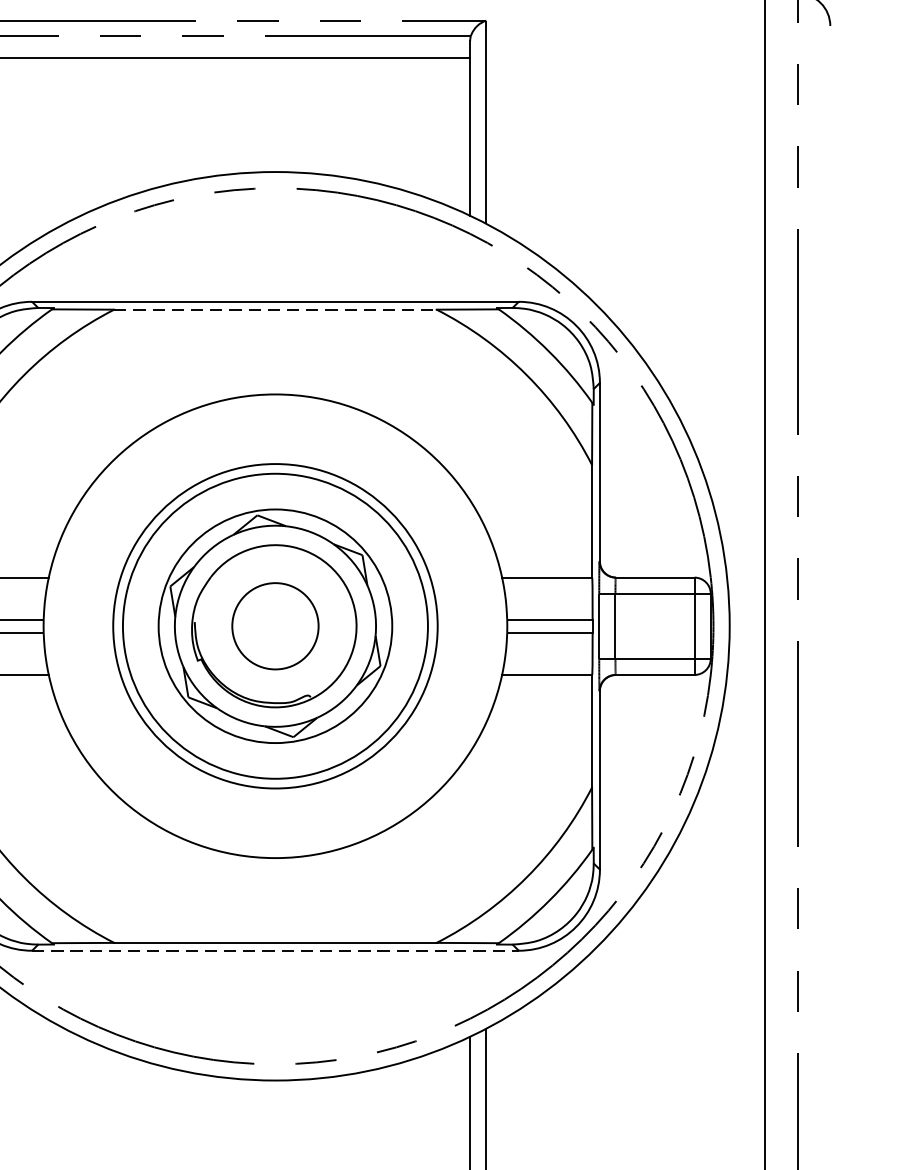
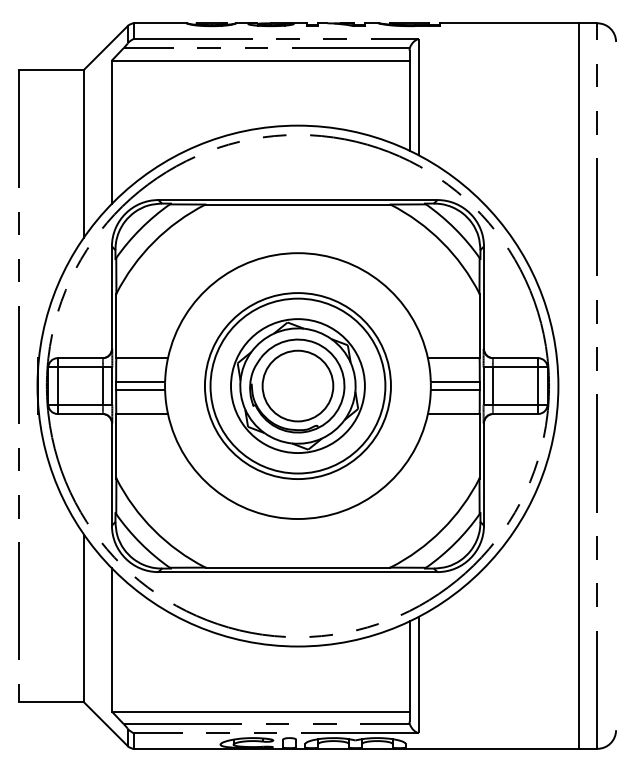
line: (276, 309) -> (298, 204), dashed -> solid
circle: (274, 625) -> (297, 385), size x1.43
line: (274, 951) -> (297, 572), dashed -> solid

